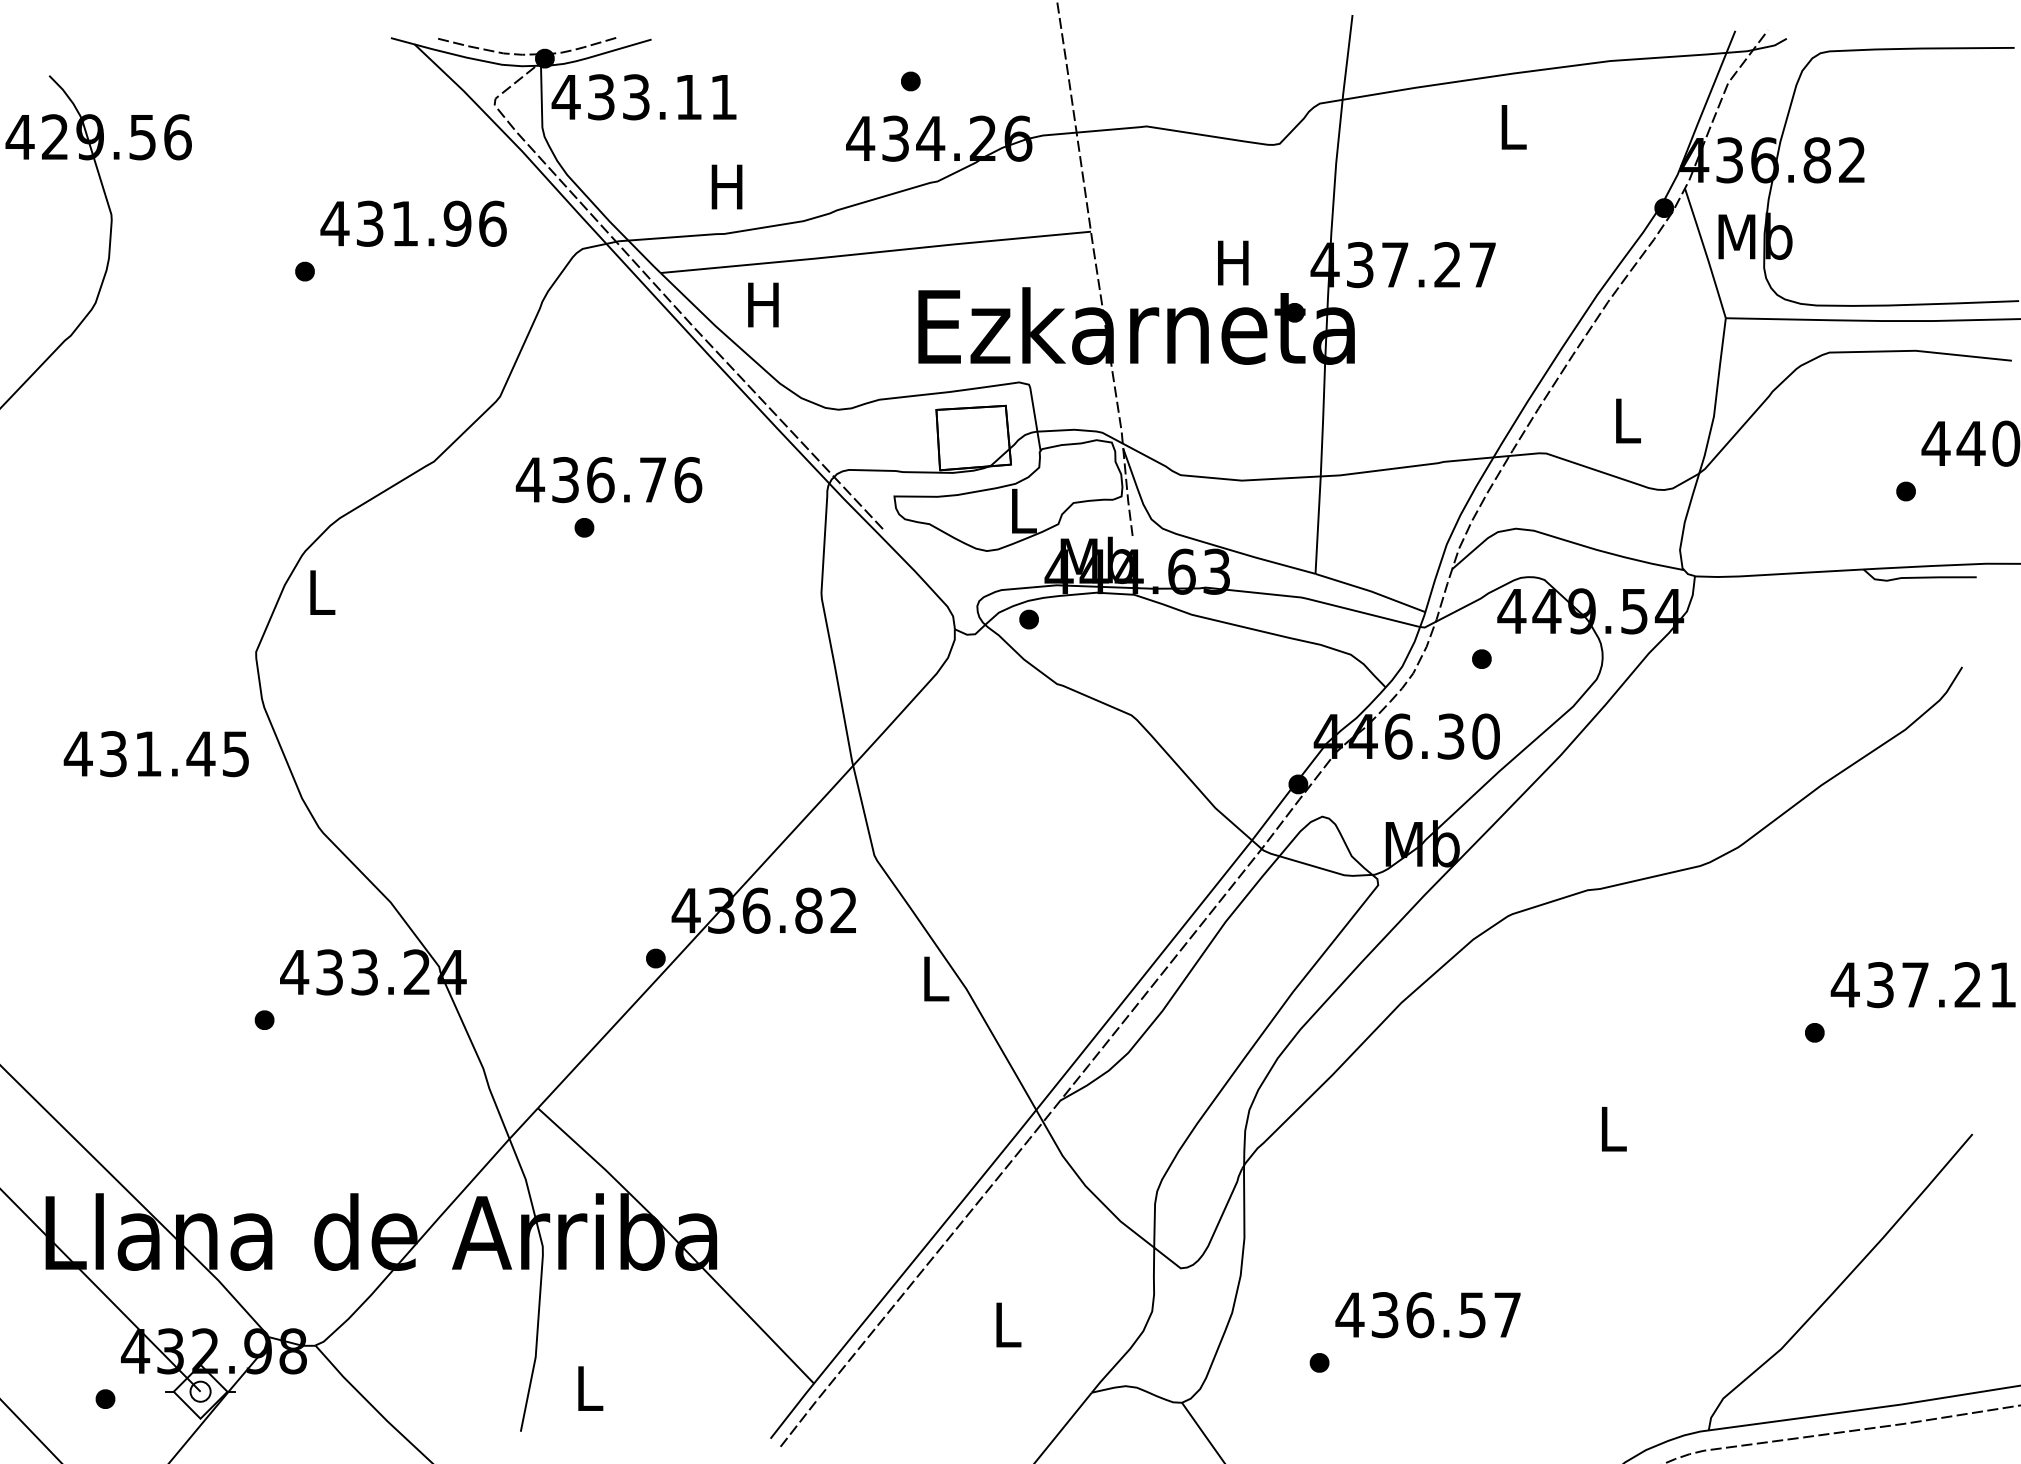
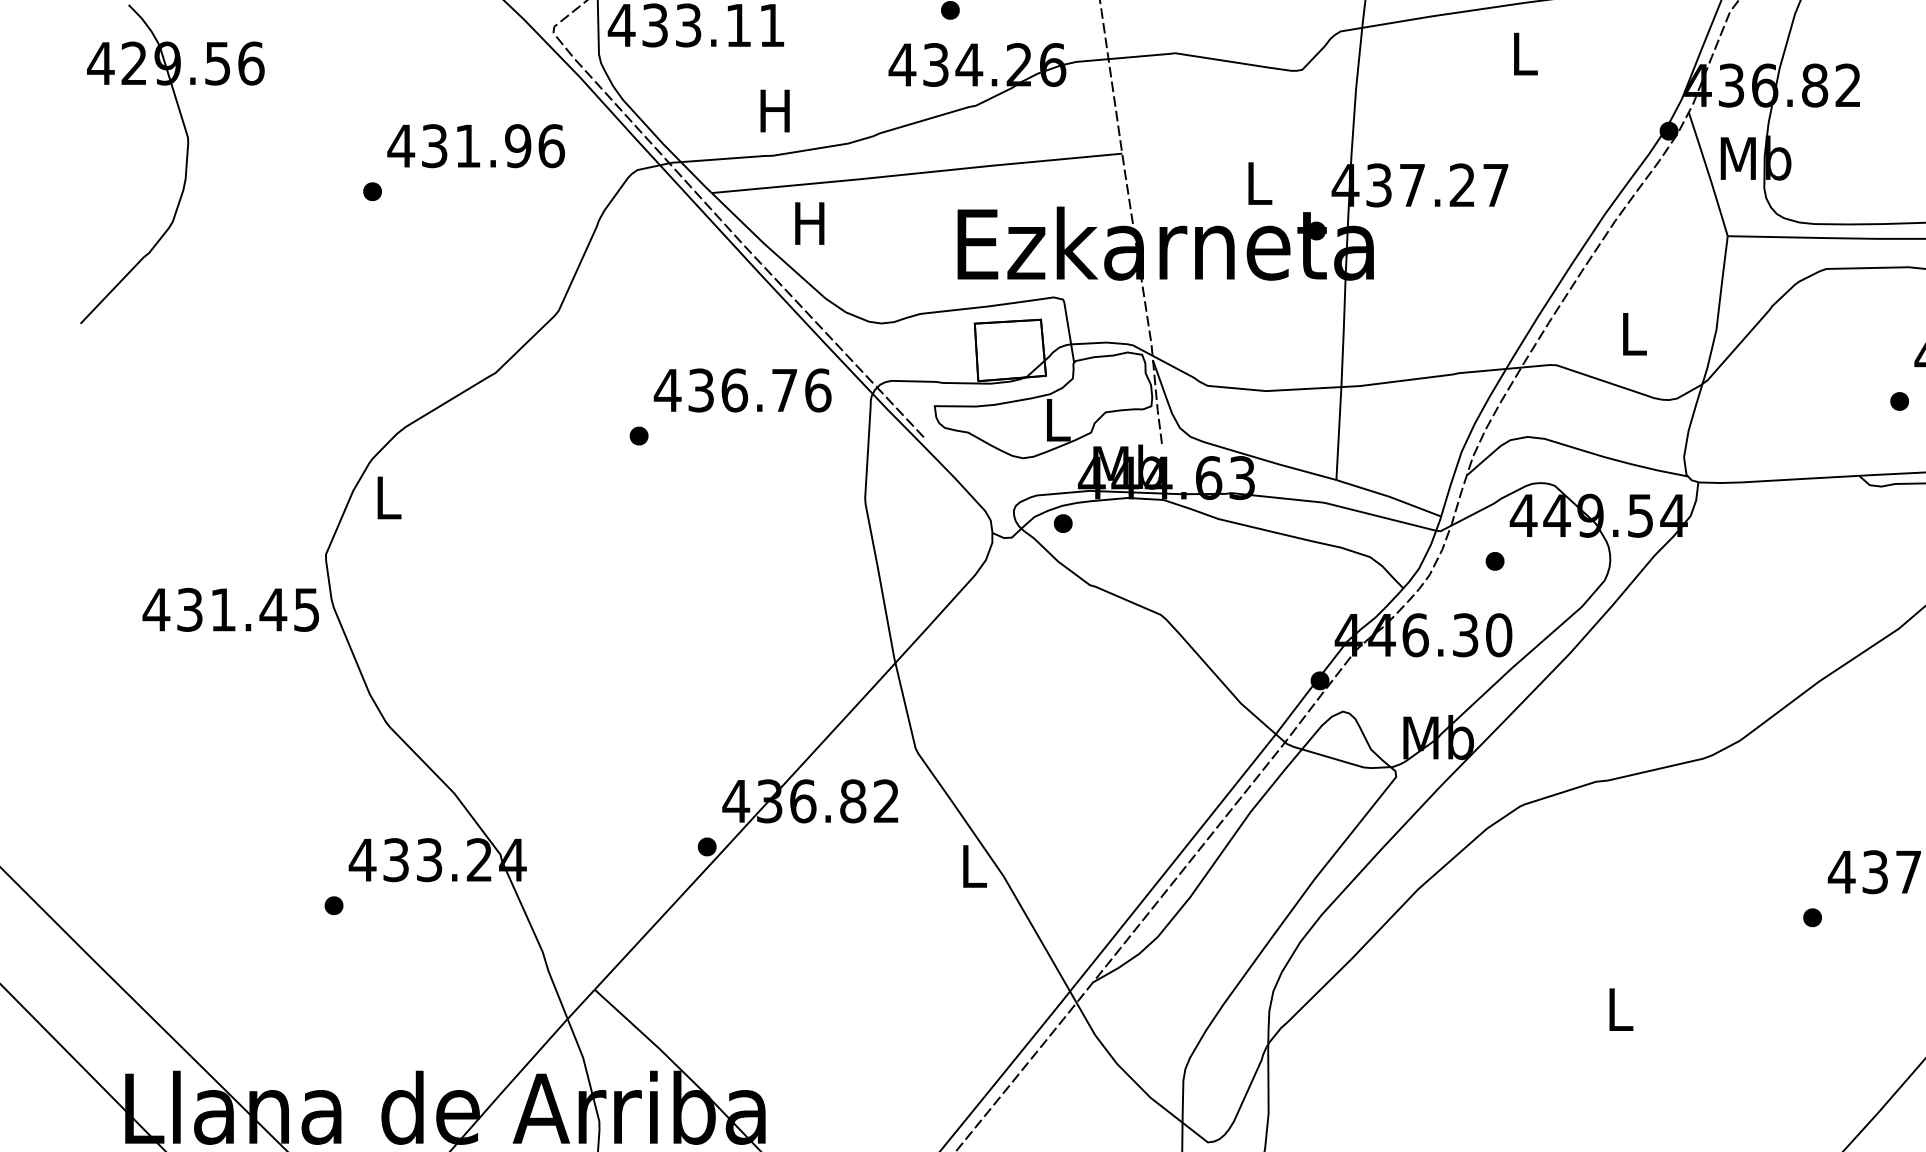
text: (1233, 262) -> (1258, 183), H -> L
text: (608, 480) -> (742, 390), moved
text: (155, 754) -> (229, 610), moved

